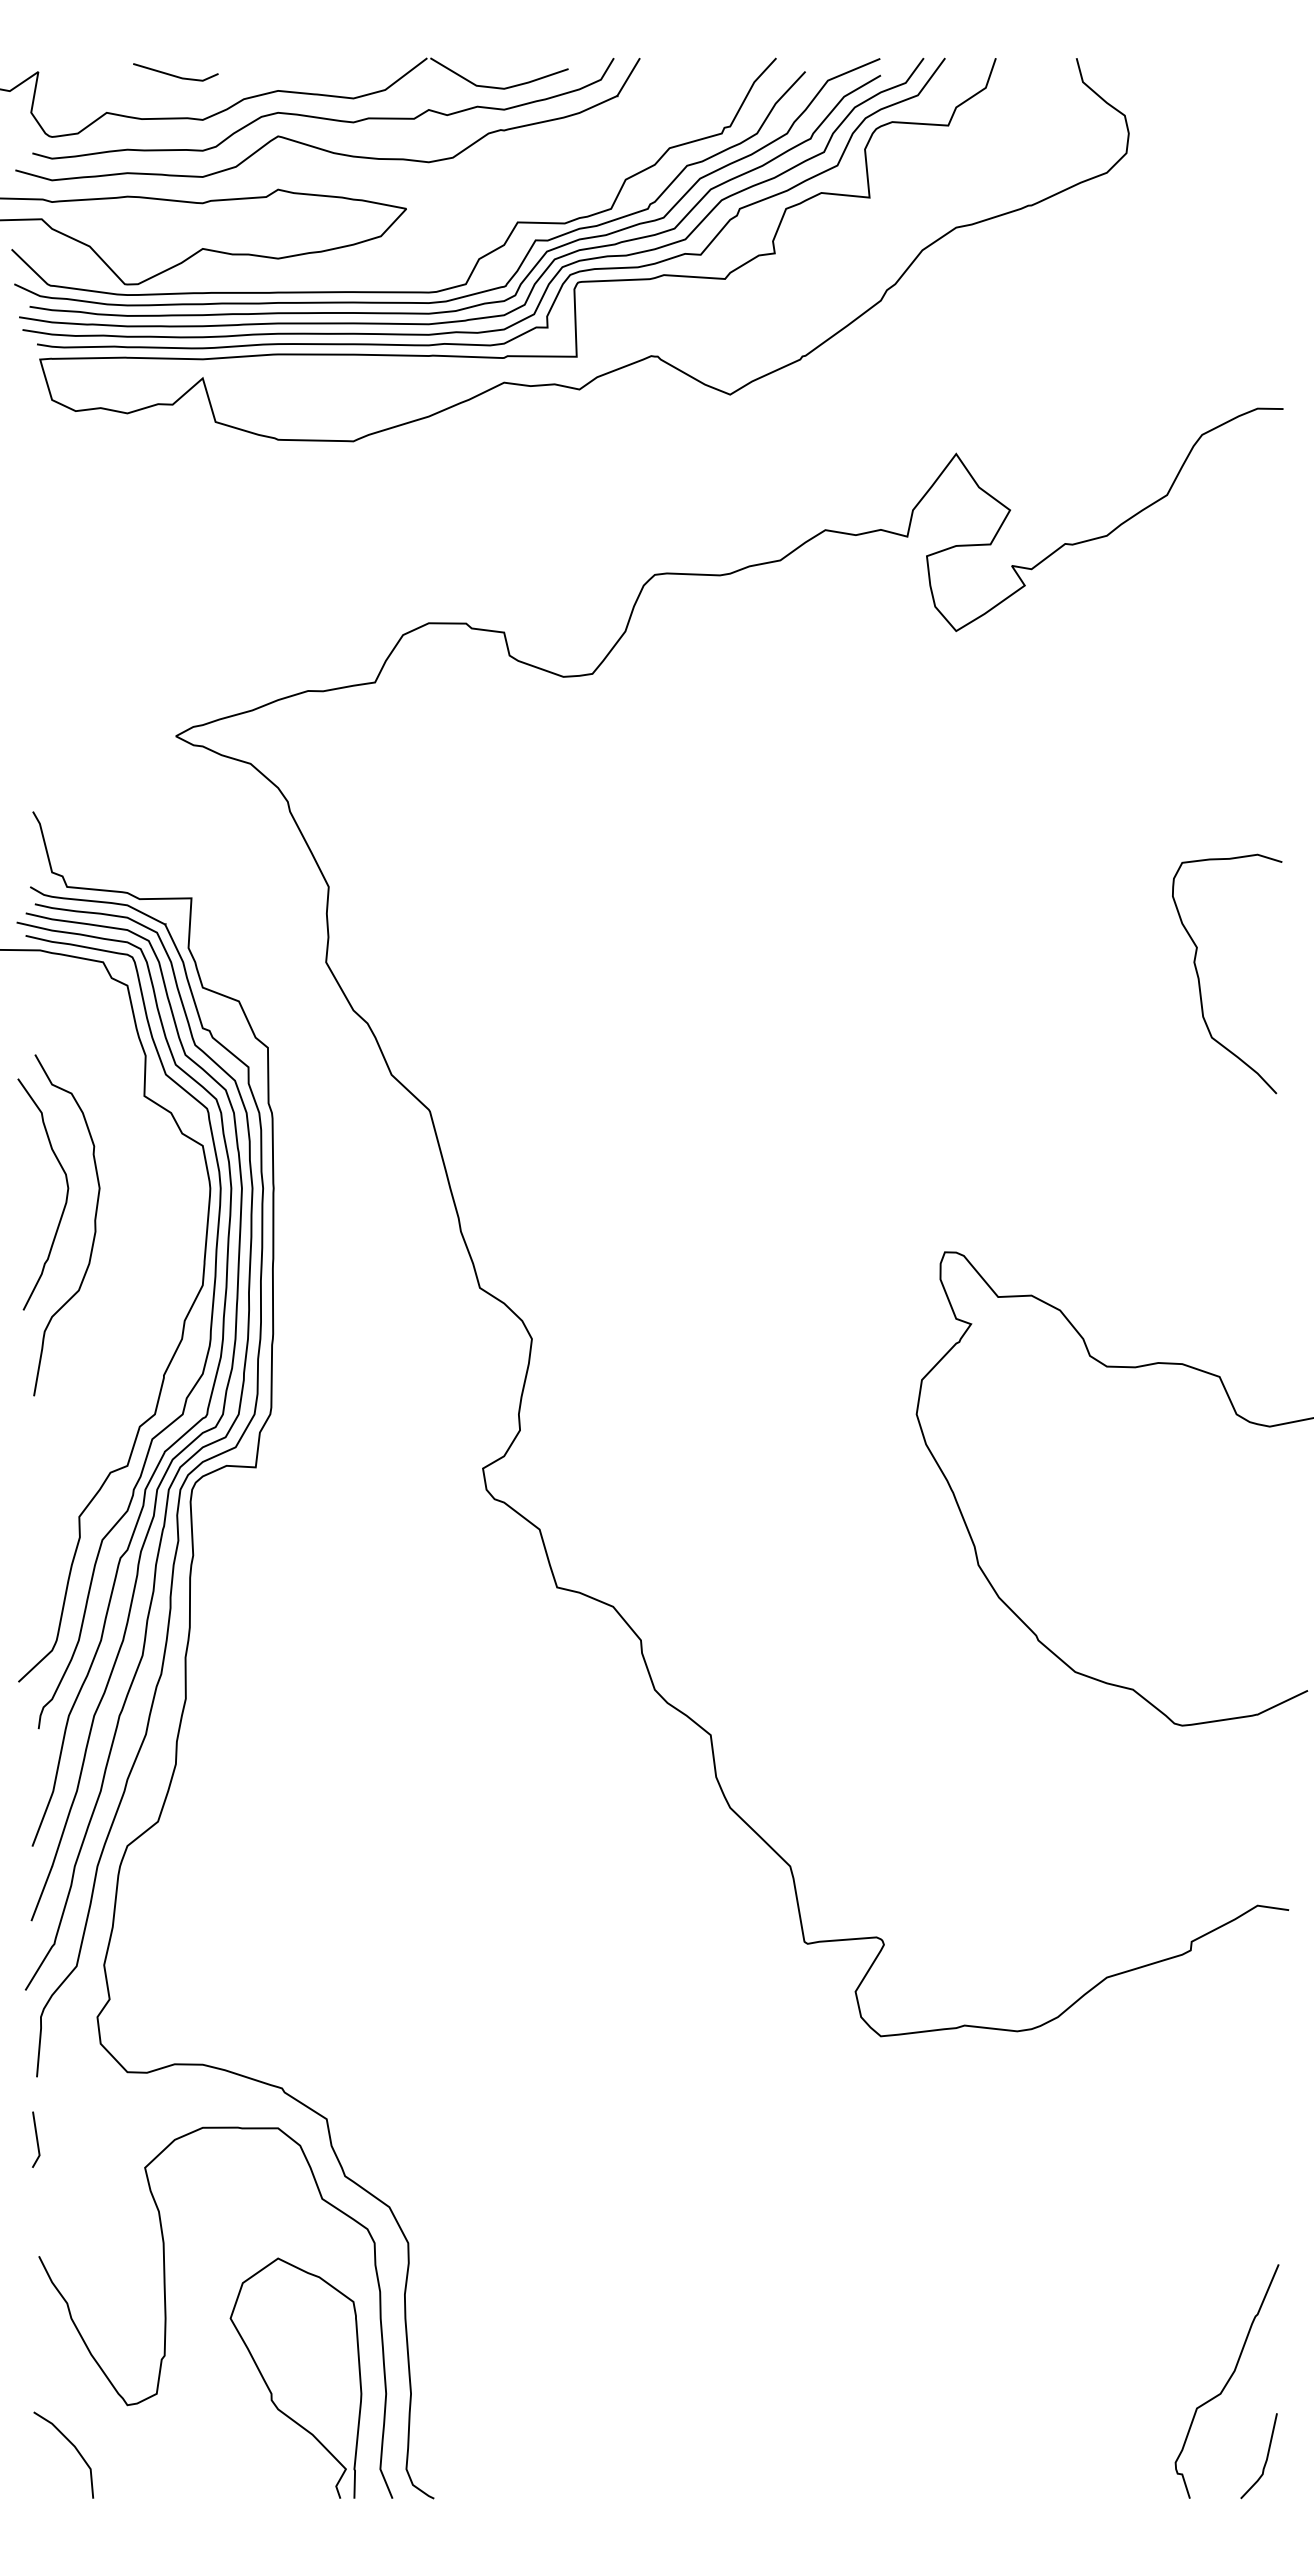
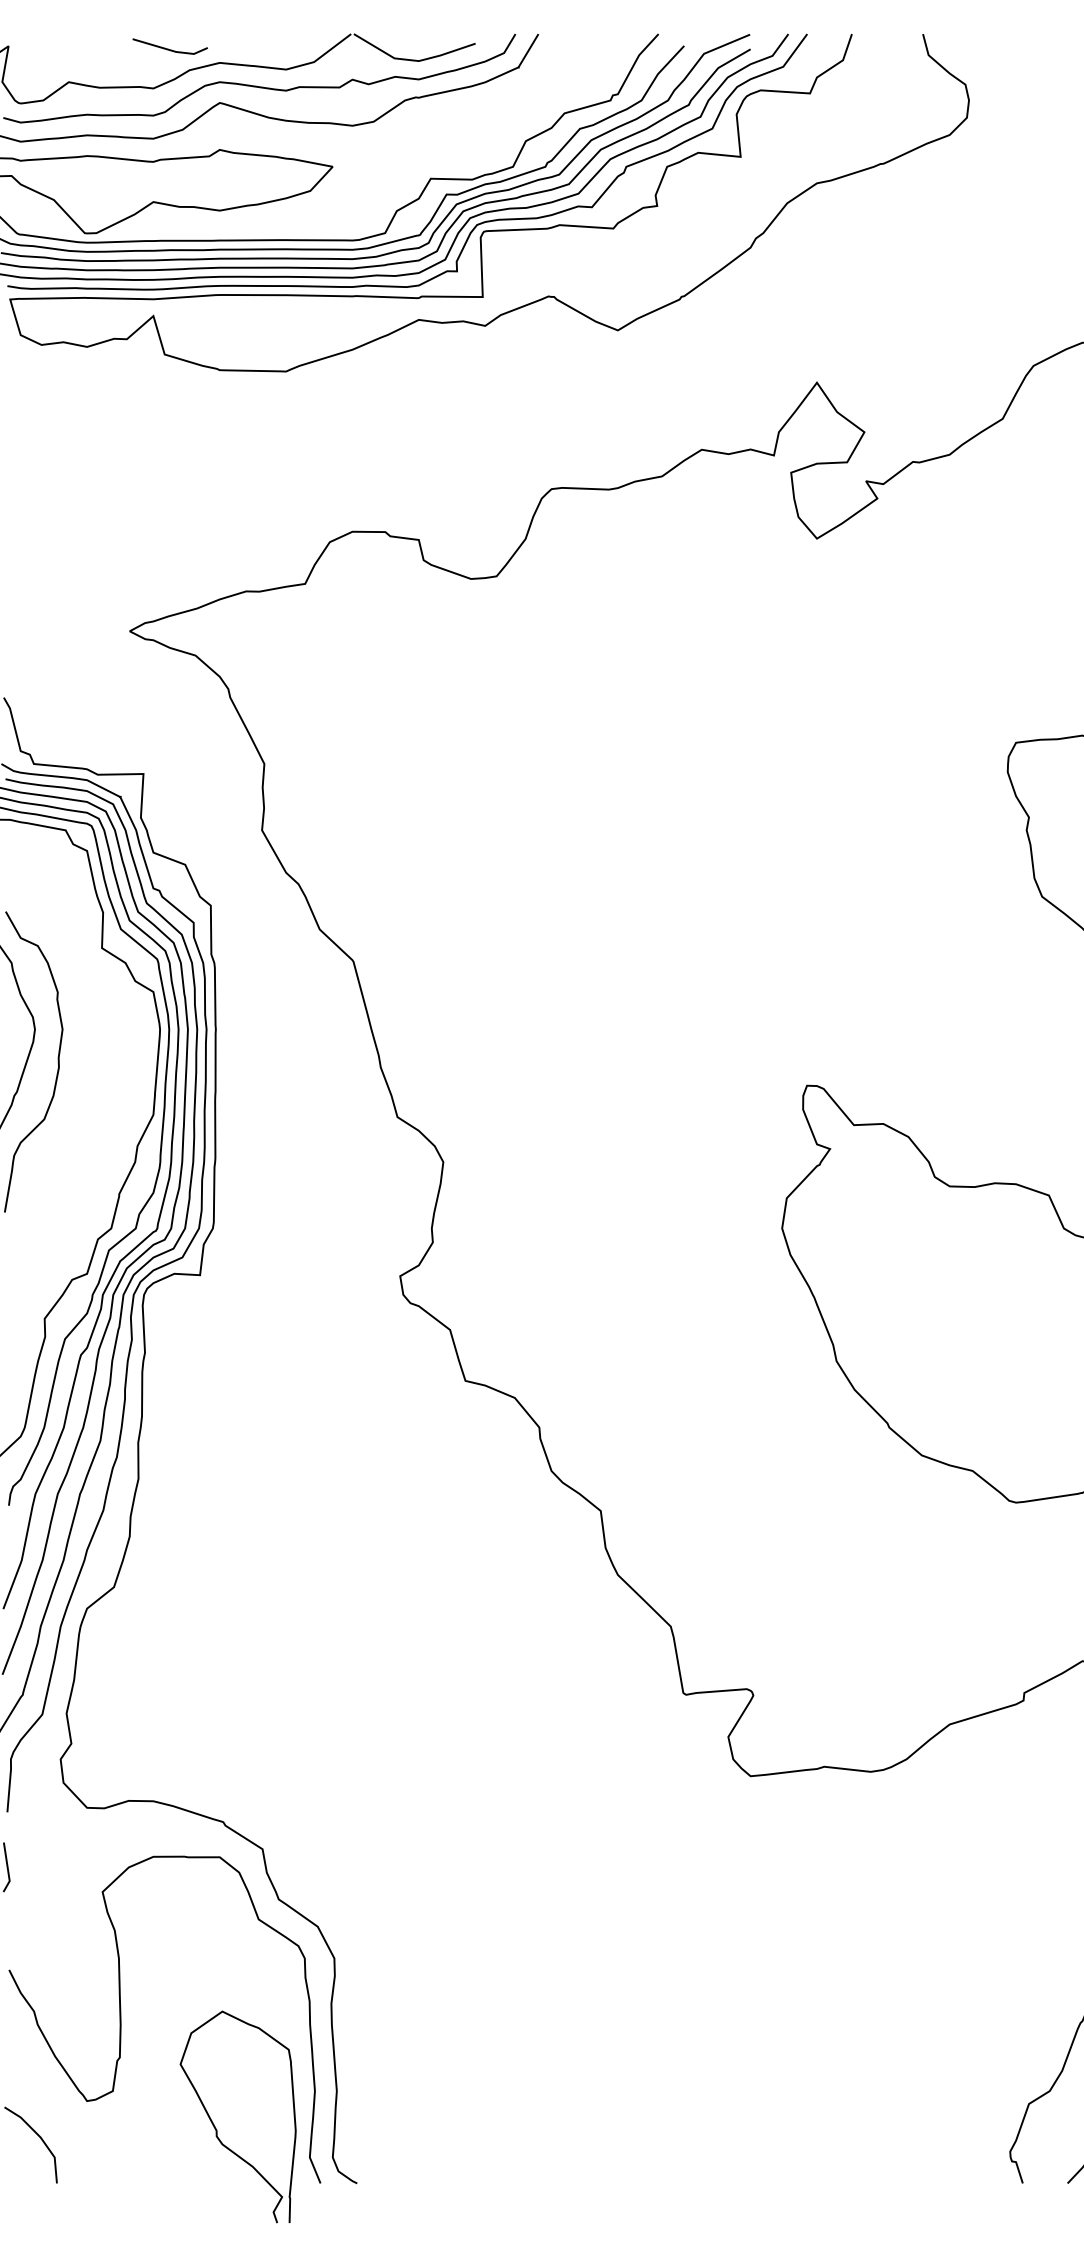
line: (173, 74) -> (168, 48), moved
curve: (270, 2389) -> (215, 2126), moved

